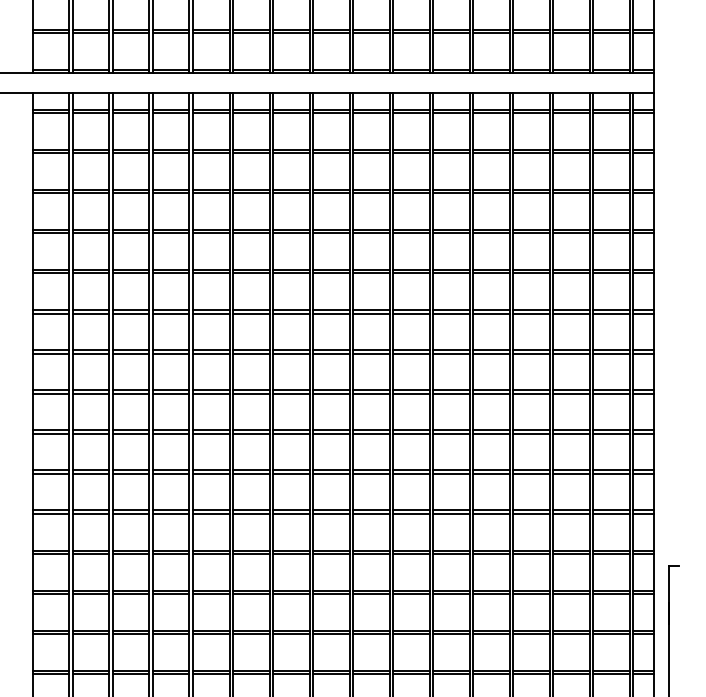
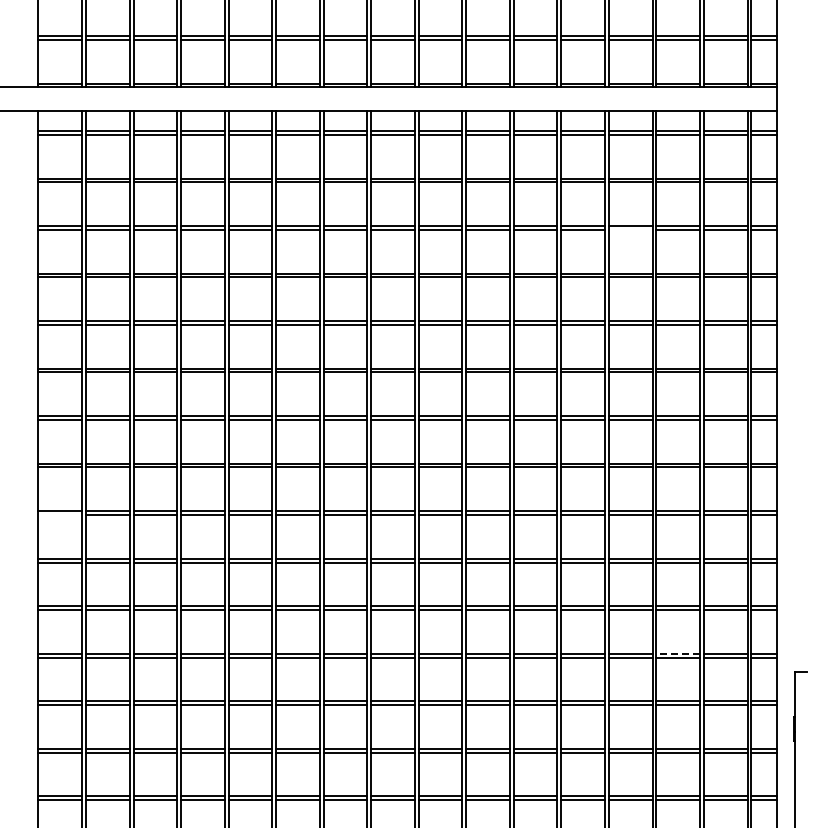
line: (531, 193) -> (630, 229), removed
line: (51, 433) -> (60, 515), removed
line: (571, 550) -> (678, 653), solid -> dashed

